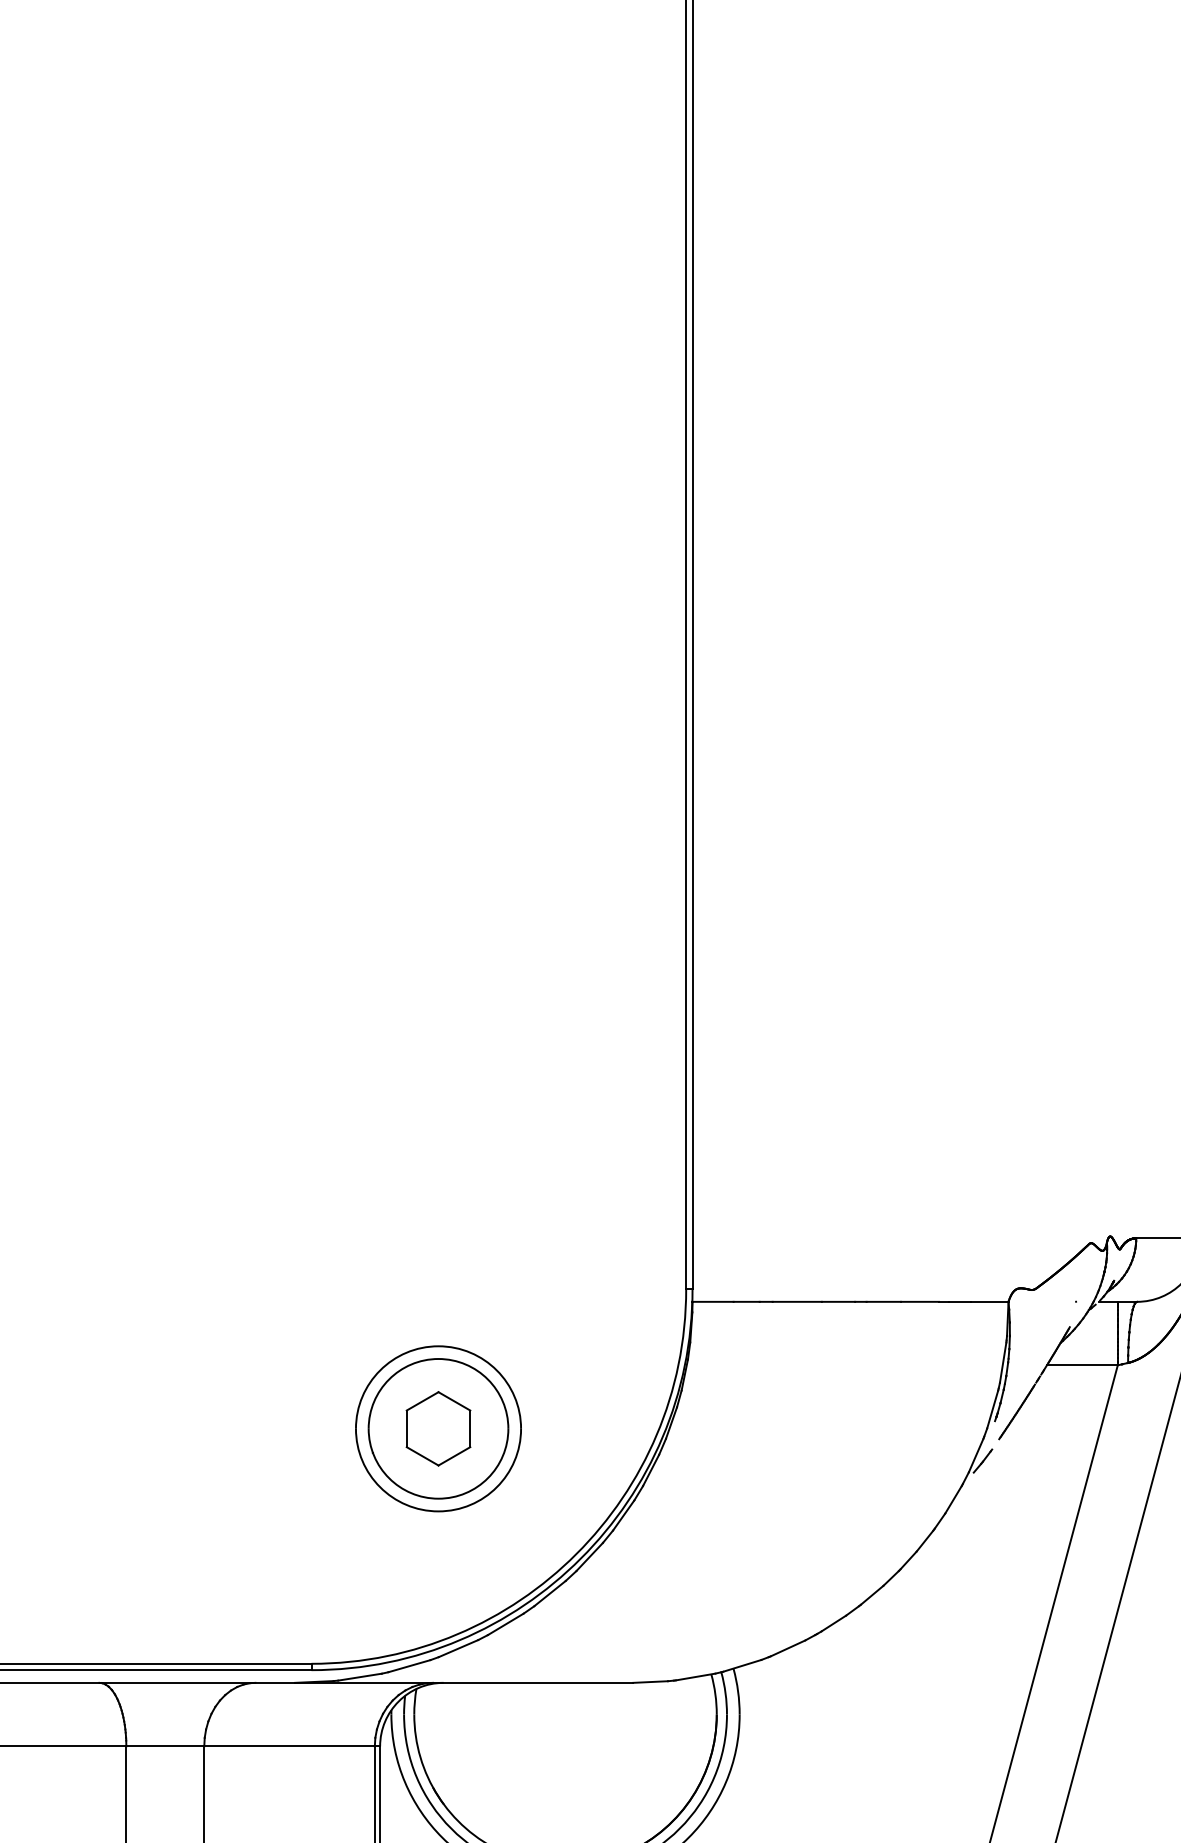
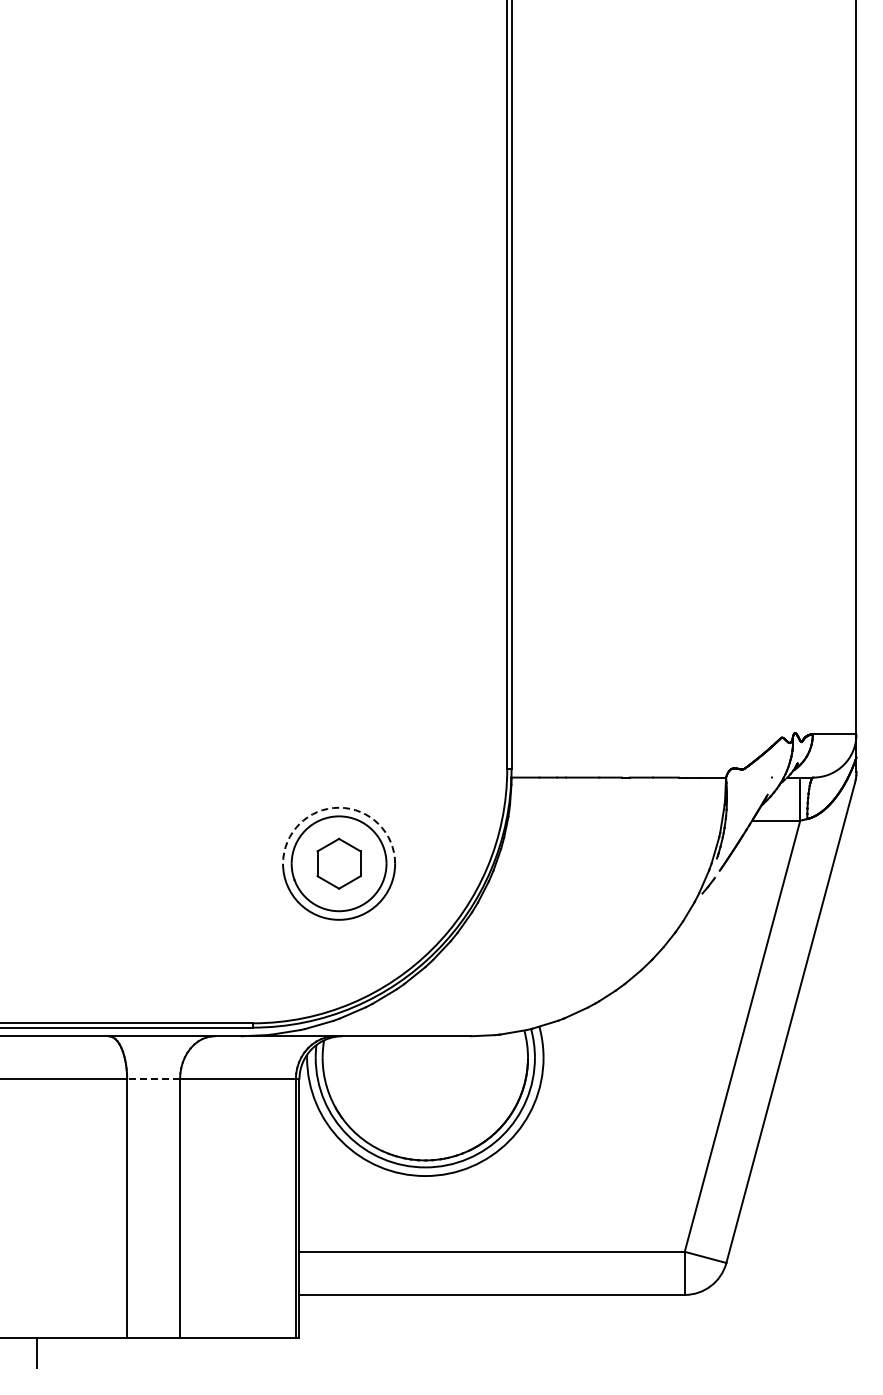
arc: (439, 1345) -> (339, 807), solid -> dashed
line: (165, 1746) -> (153, 1079), solid -> dashed

